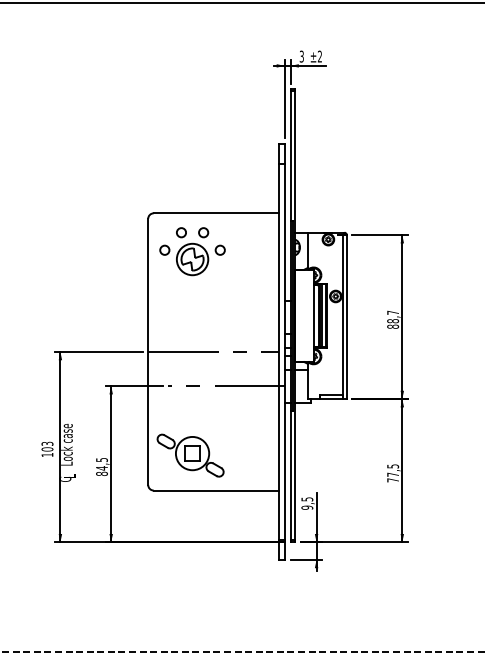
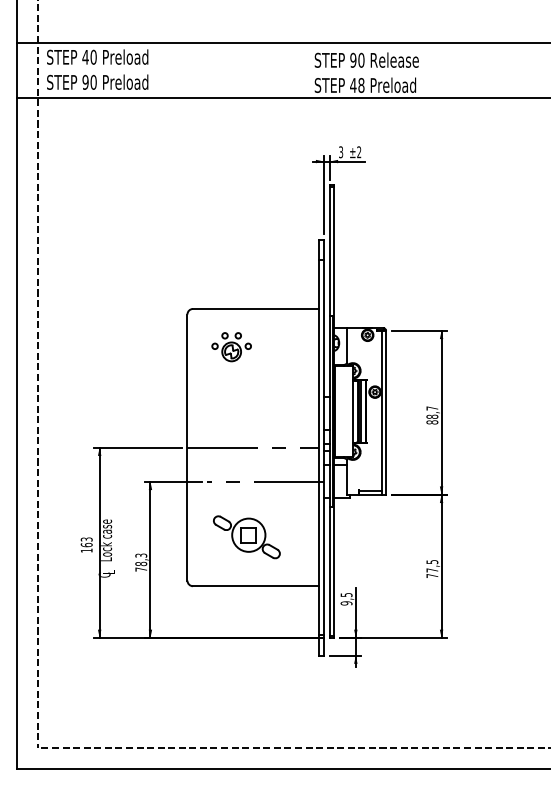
part: (192, 250) -> (231, 346), size x0.6
text: (47, 448) -> (86, 544), 103 -> 163
part: (190, 455) -> (246, 537), moved
text: (102, 466) -> (141, 562), 84,5 -> 78,3

